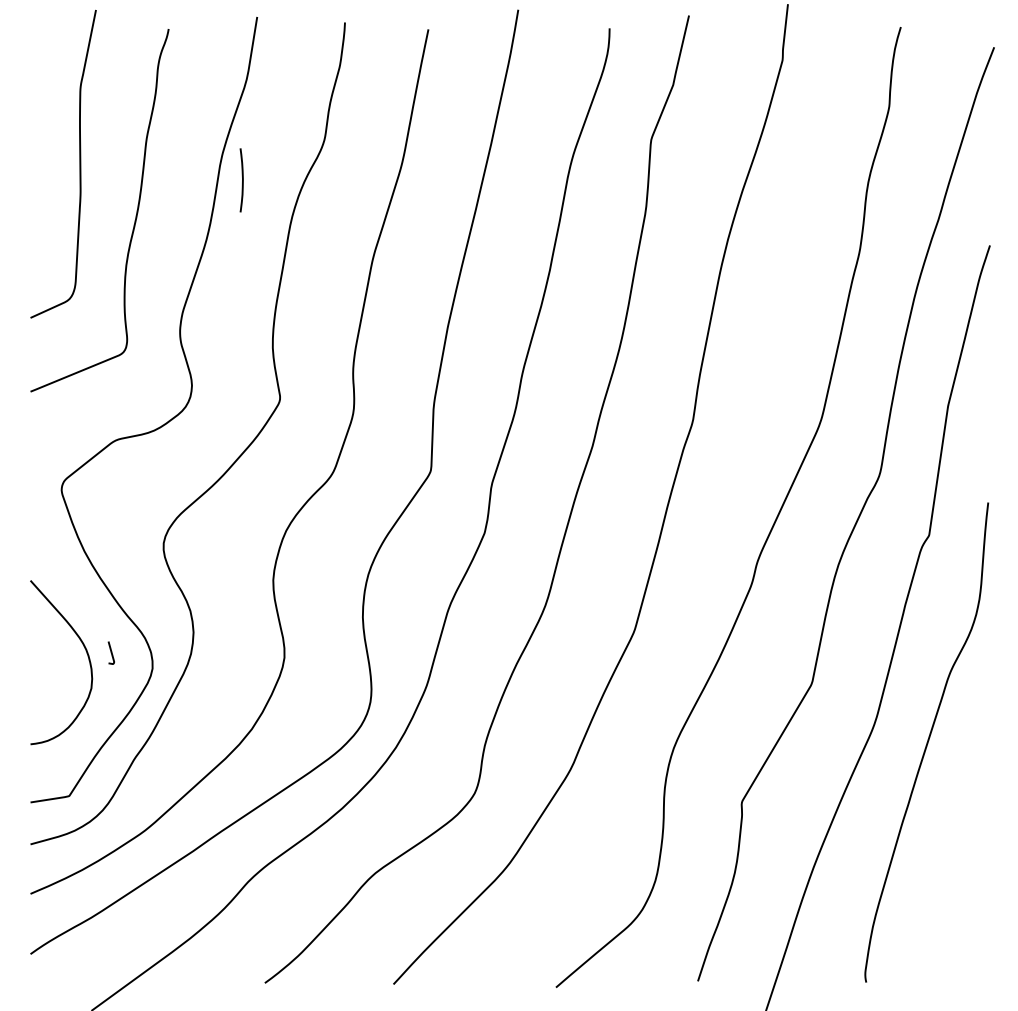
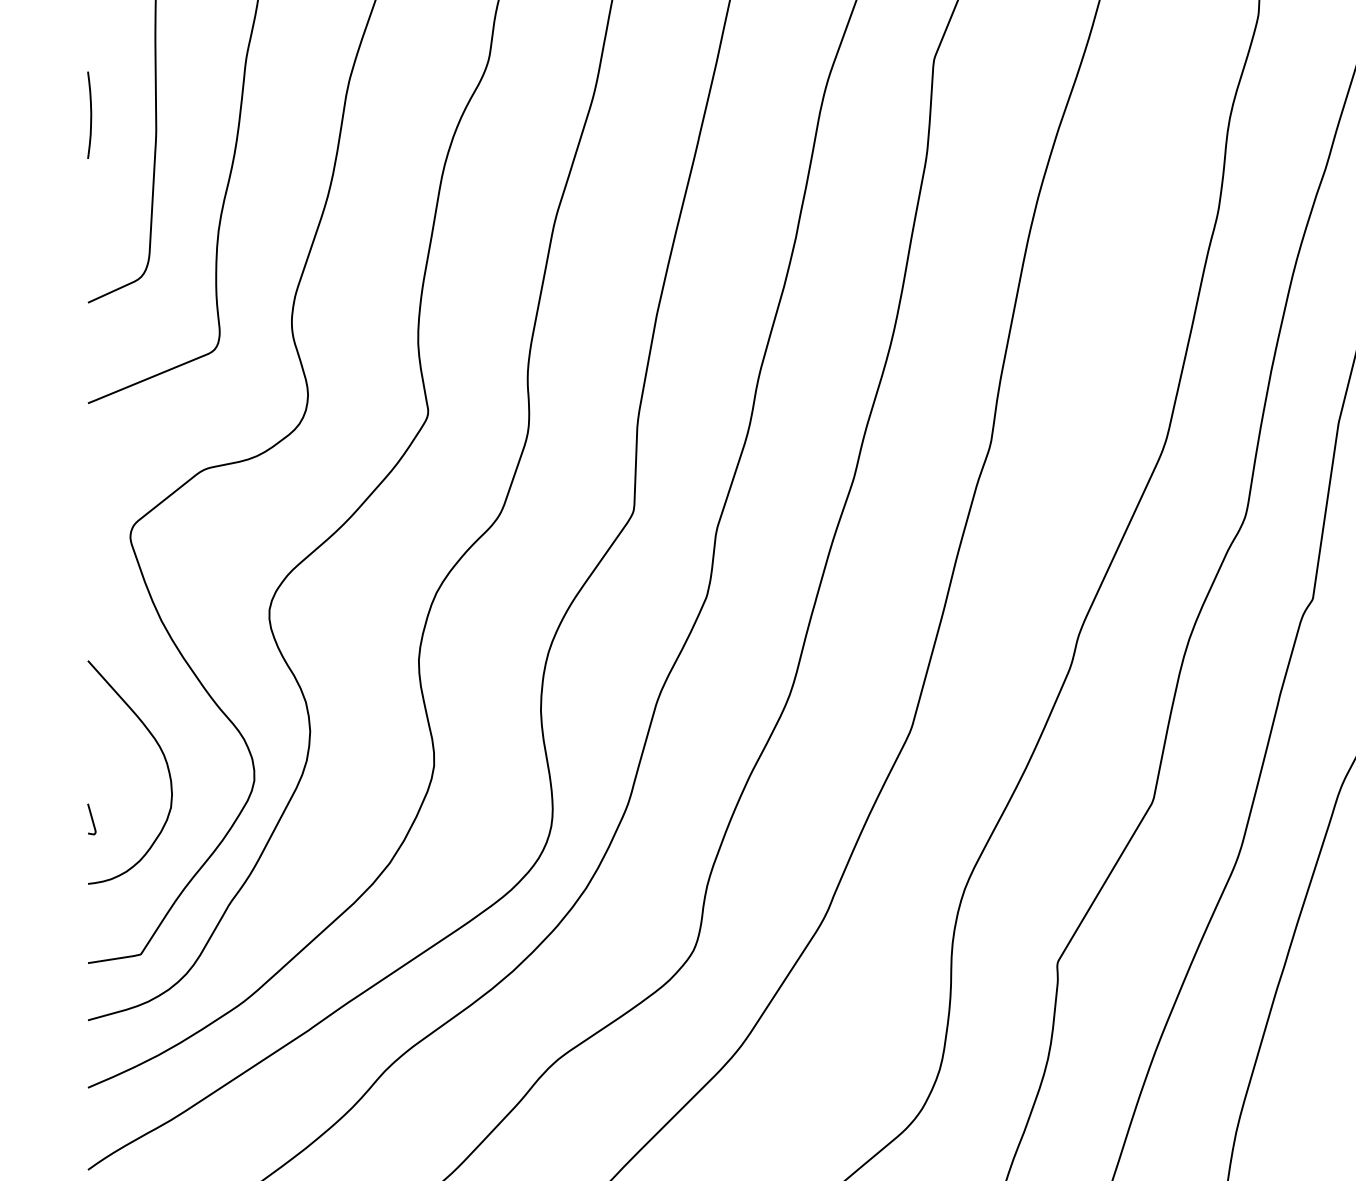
curve: (242, 180) -> (90, 115), moved
curve: (110, 652) -> (90, 818), moved

